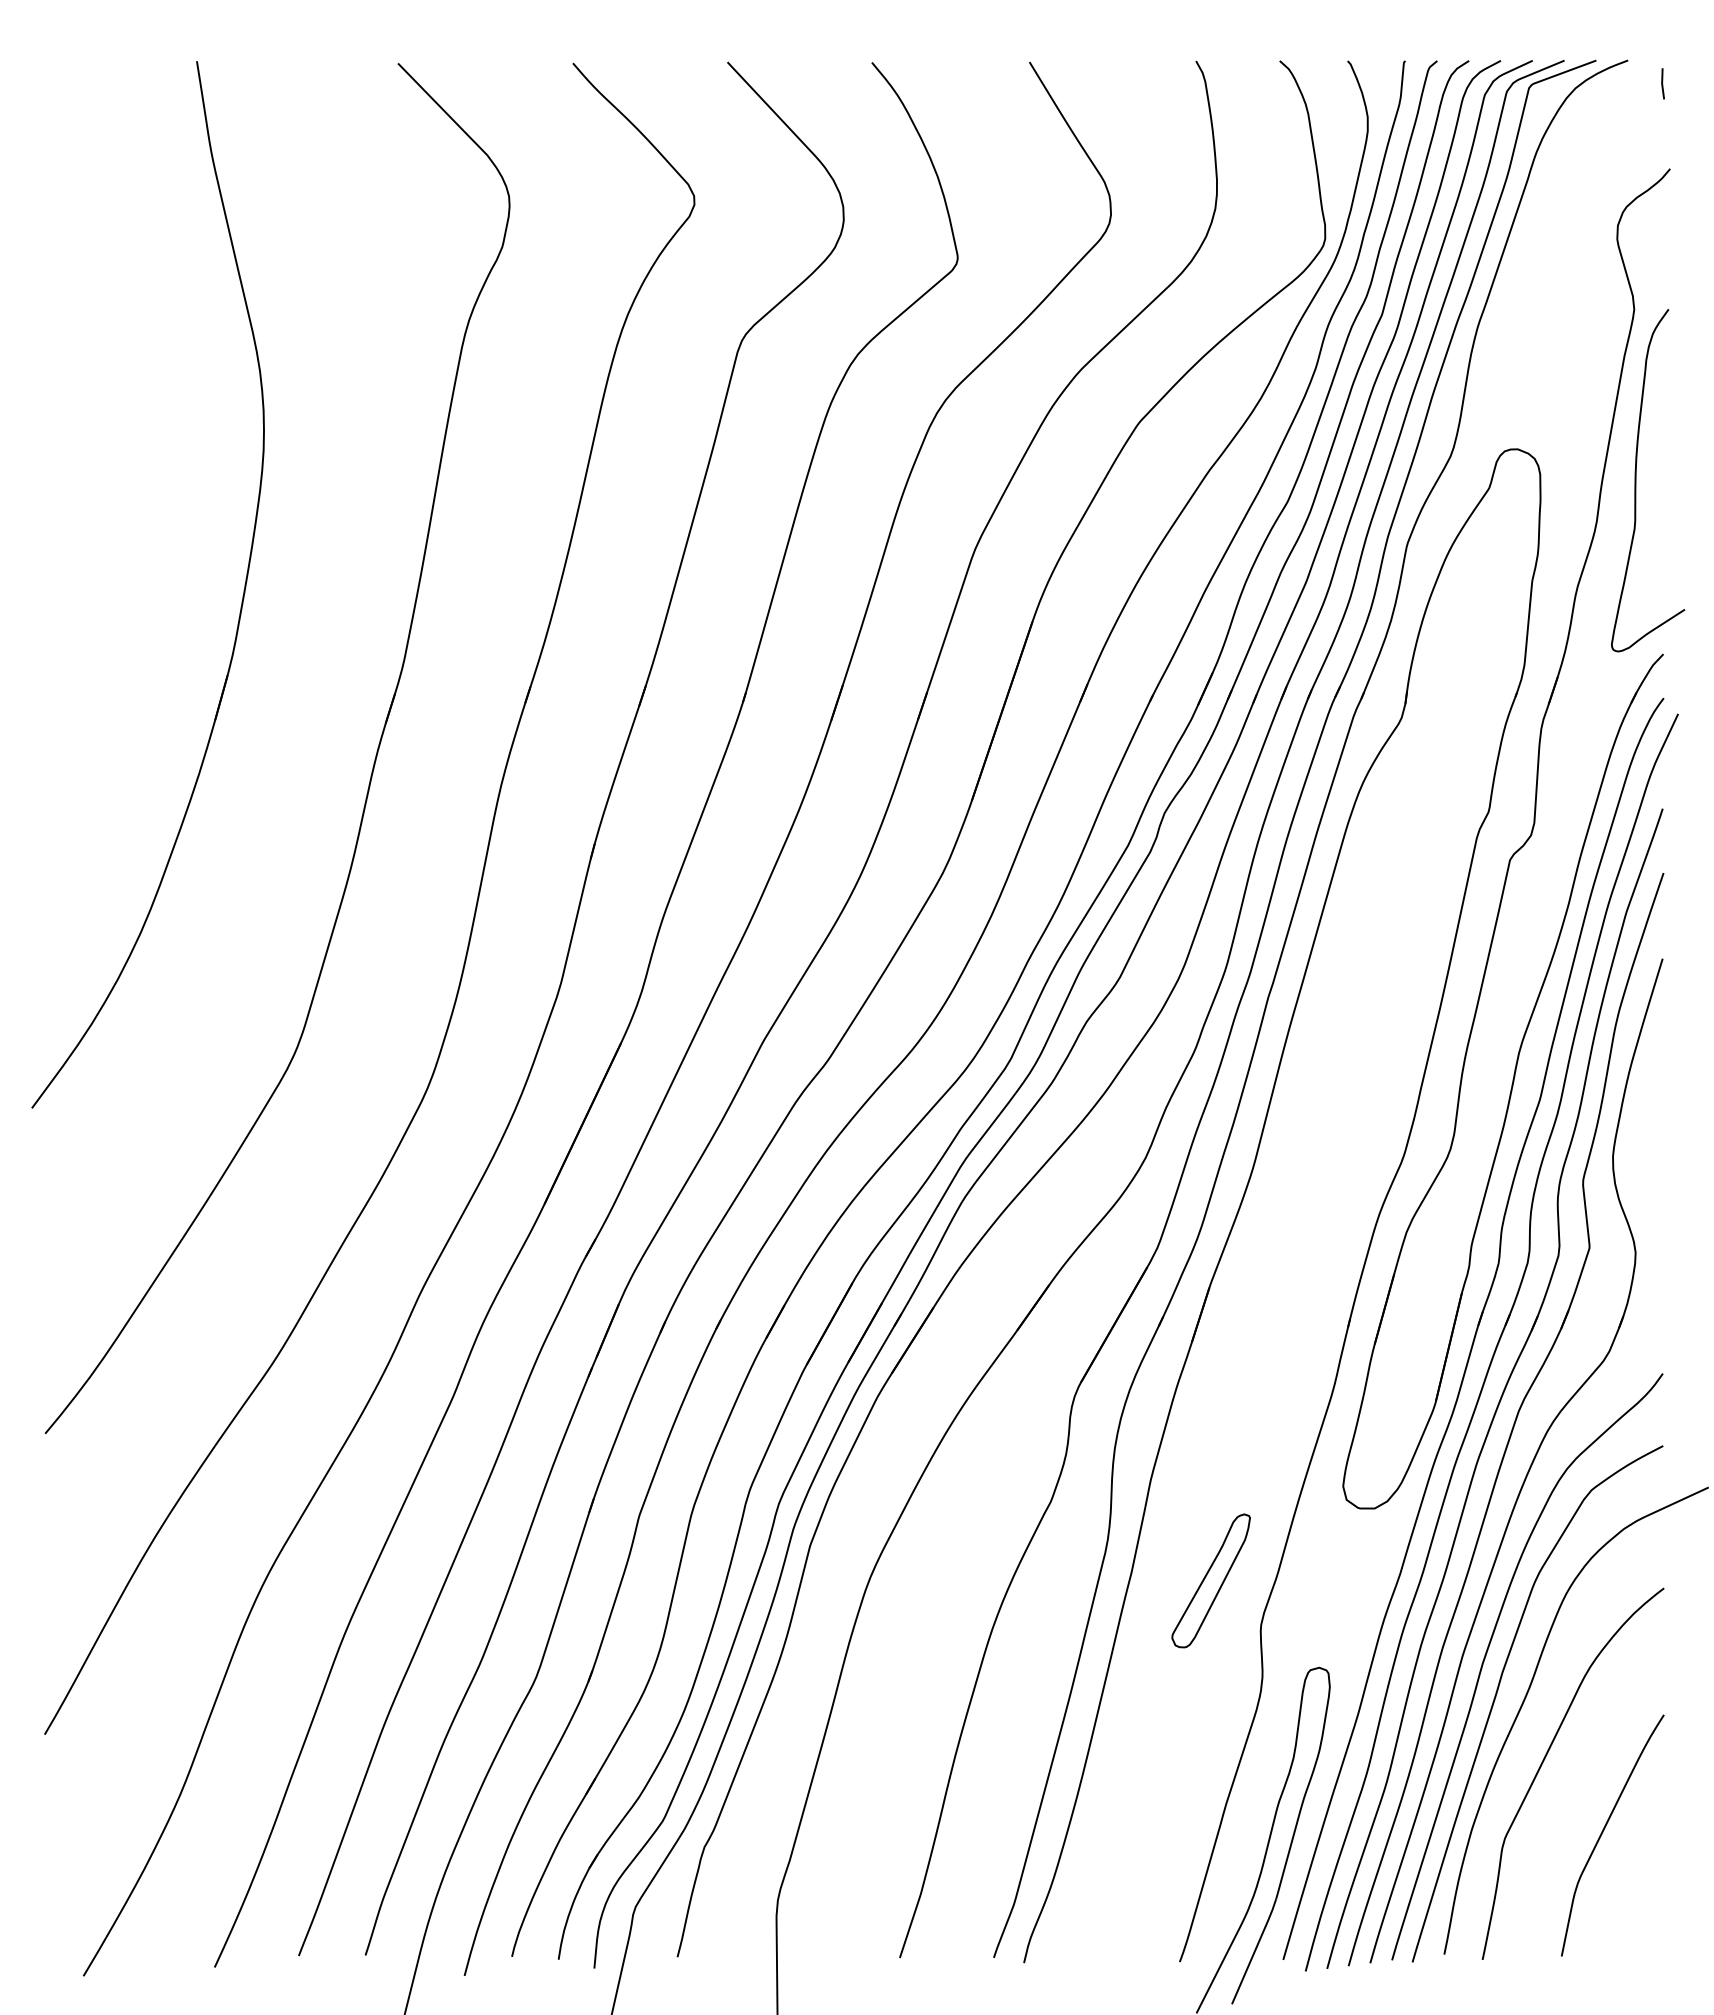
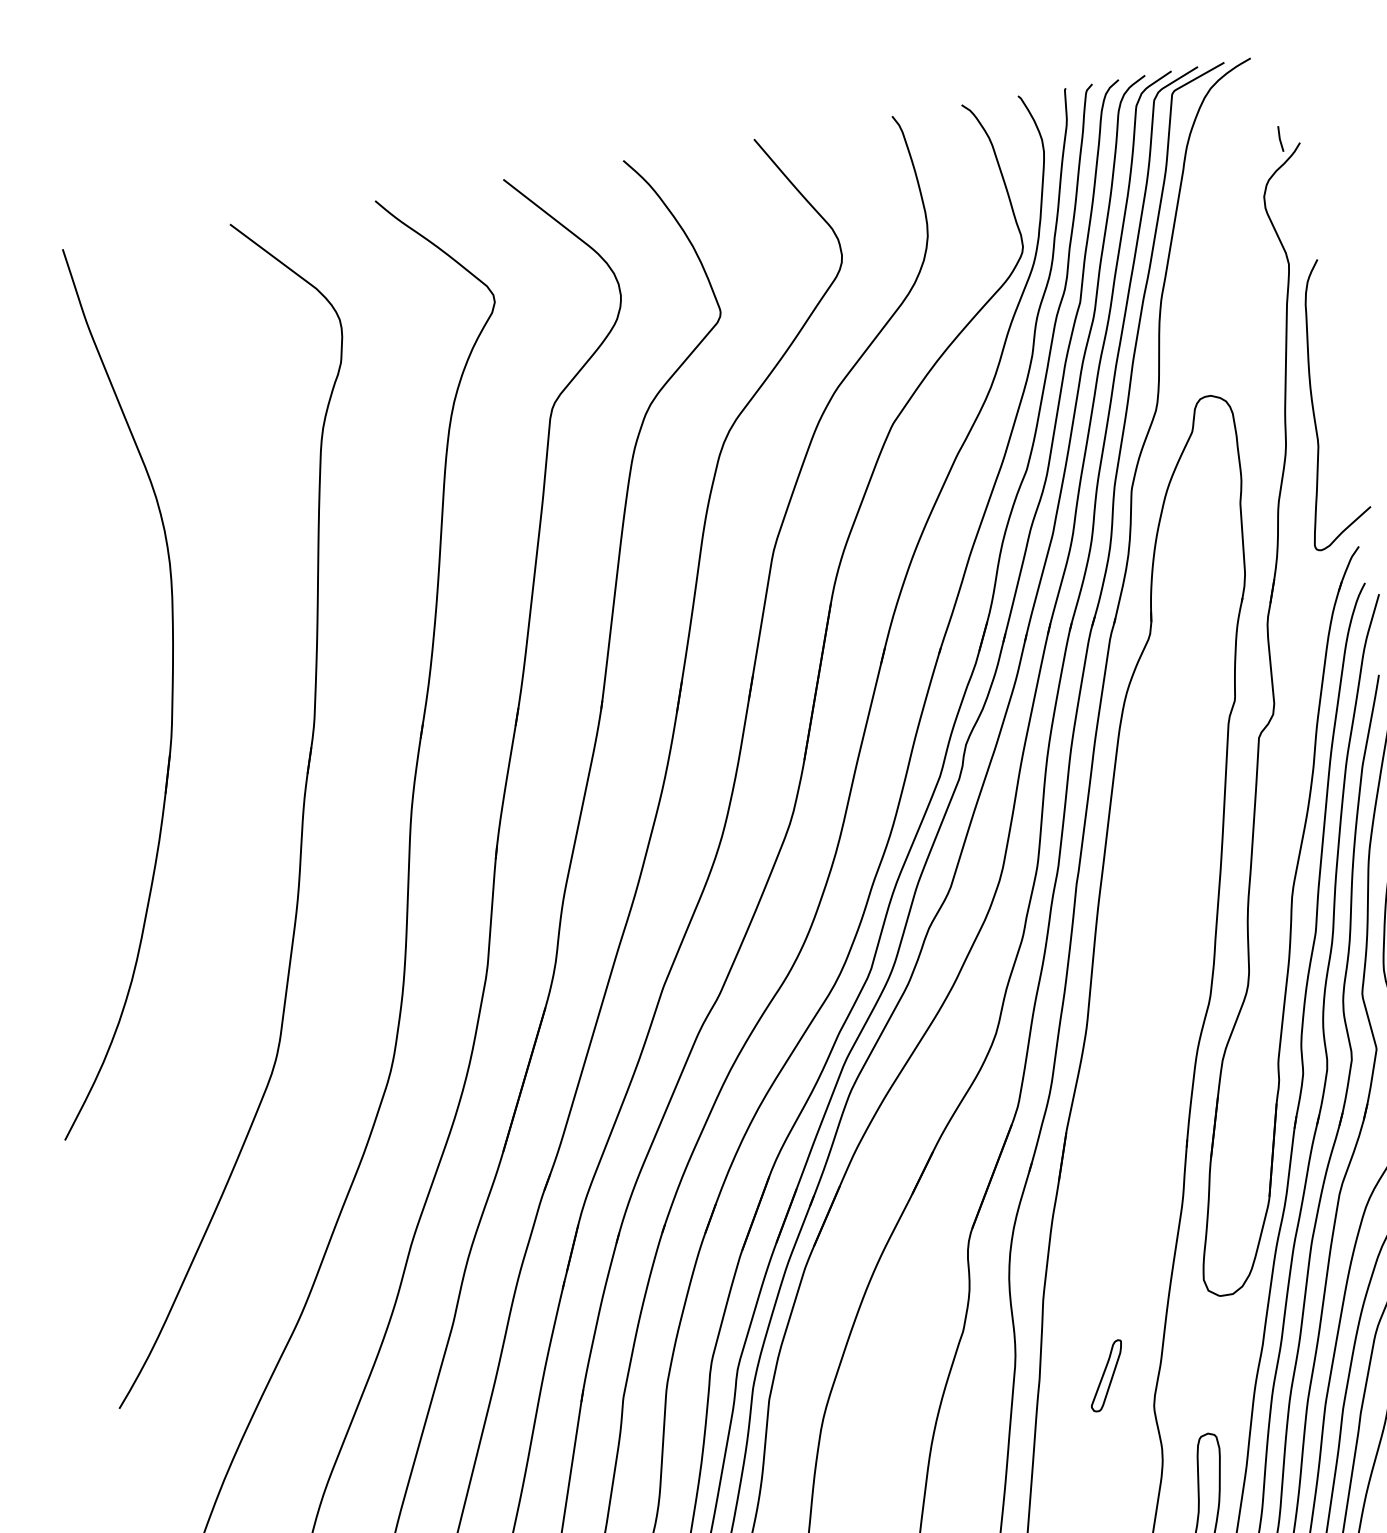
line: (1662, 83) -> (1280, 138), moved
part: (1210, 1580) -> (1106, 1375), size x0.6

